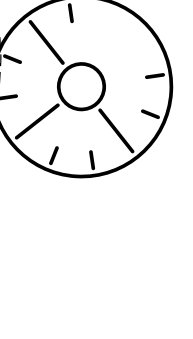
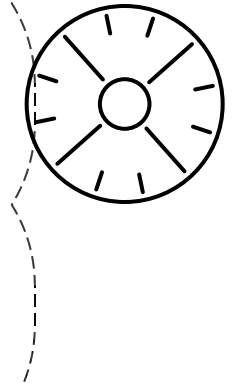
fill: (109, 17) -> (150, 26), added
fill: (125, 52) -> (170, 63), added

